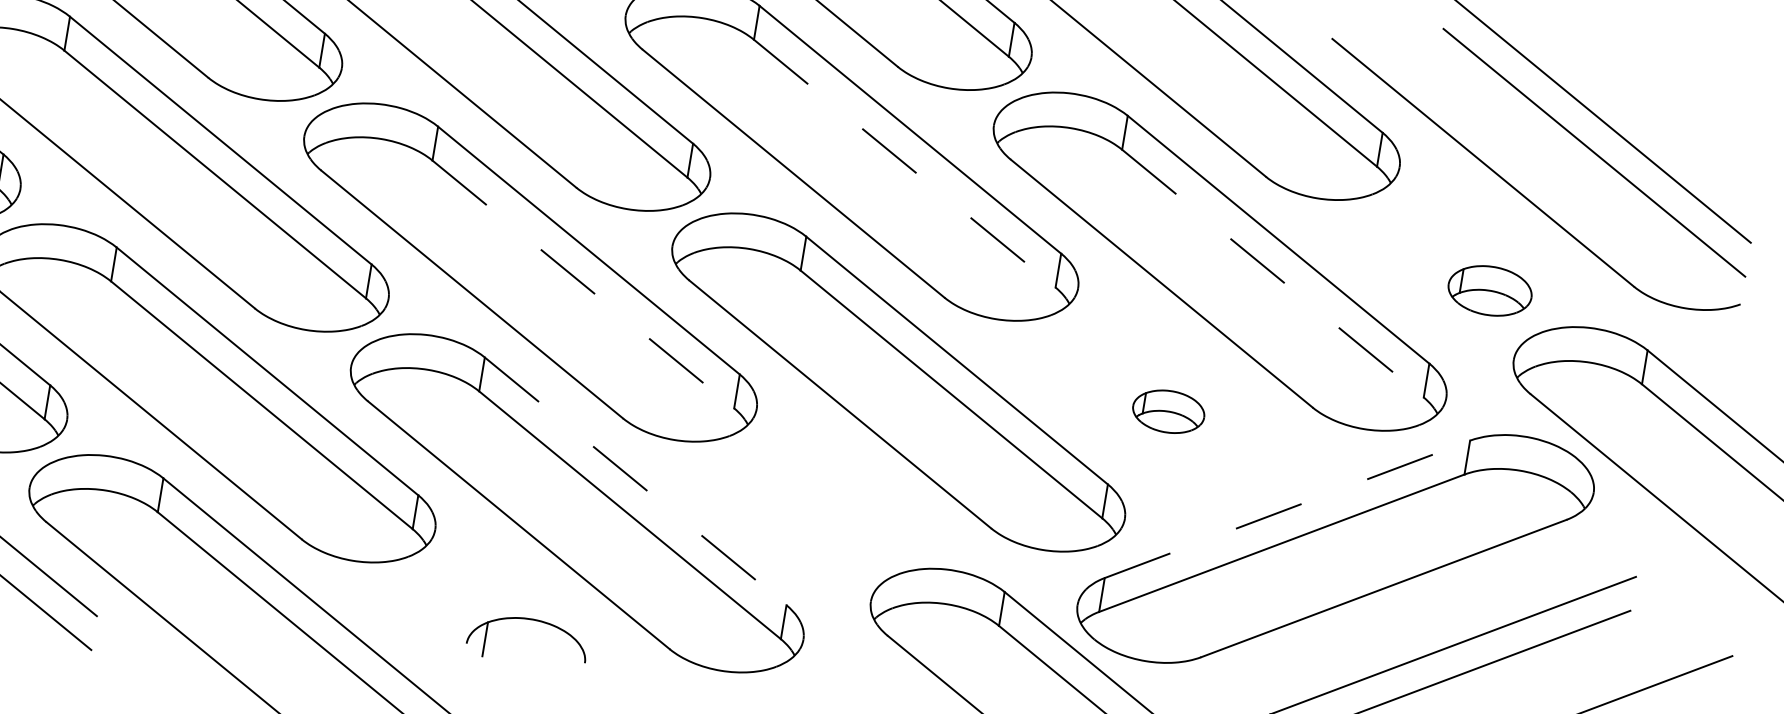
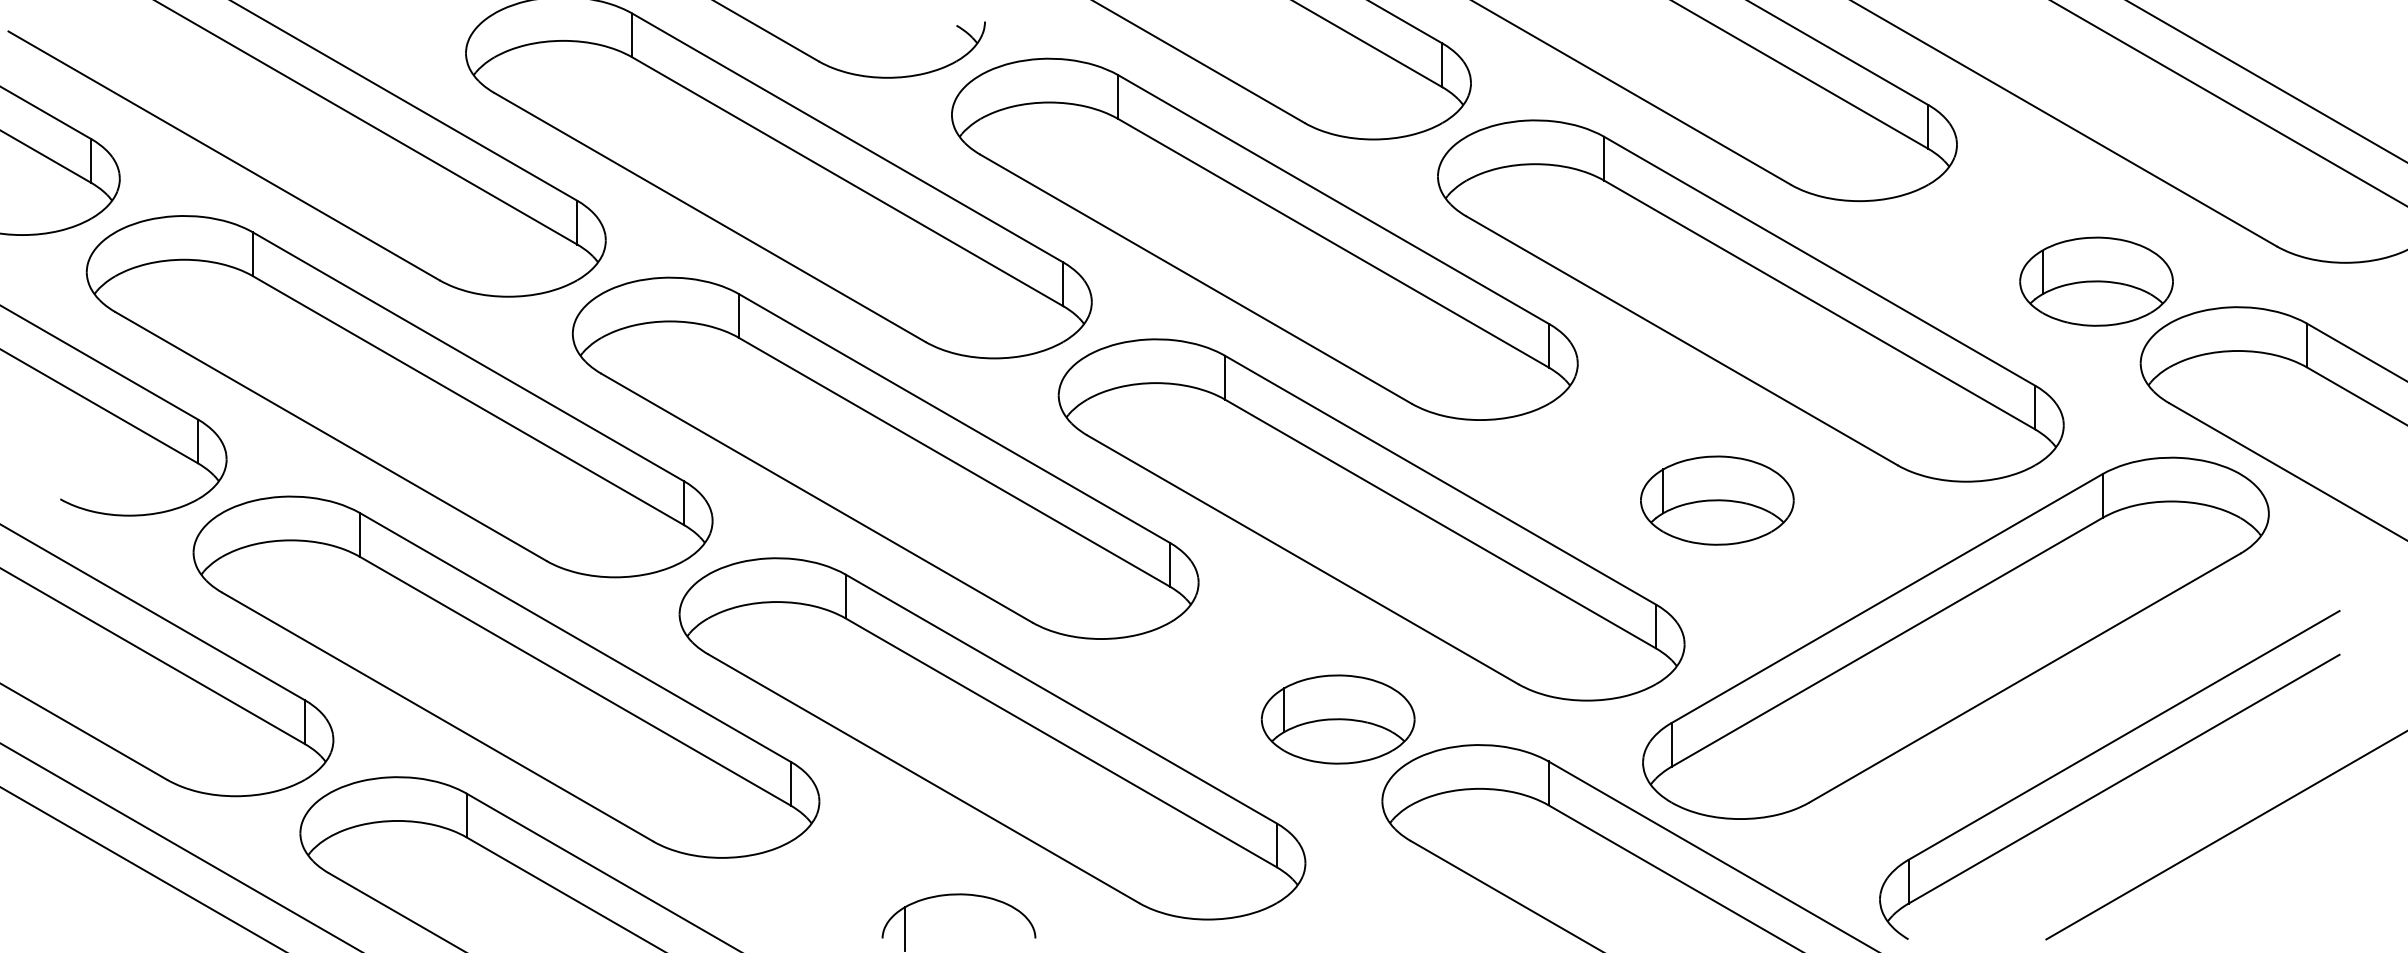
line: (904, 163) -> (1333, 243), dashed -> solid
line: (1272, 273) -> (1819, 305), dashed -> solid
line: (583, 284) -> (954, 462), dashed -> solid
part: (1490, 290) -> (2096, 281), size x1.43
part: (1168, 411) -> (1717, 500), size x1.67
line: (635, 481) -> (1061, 699), dashed -> solid
line: (1287, 509) -> (1887, 598), dashed -> solid
part: (846, 532) -> (1337, 719), added

